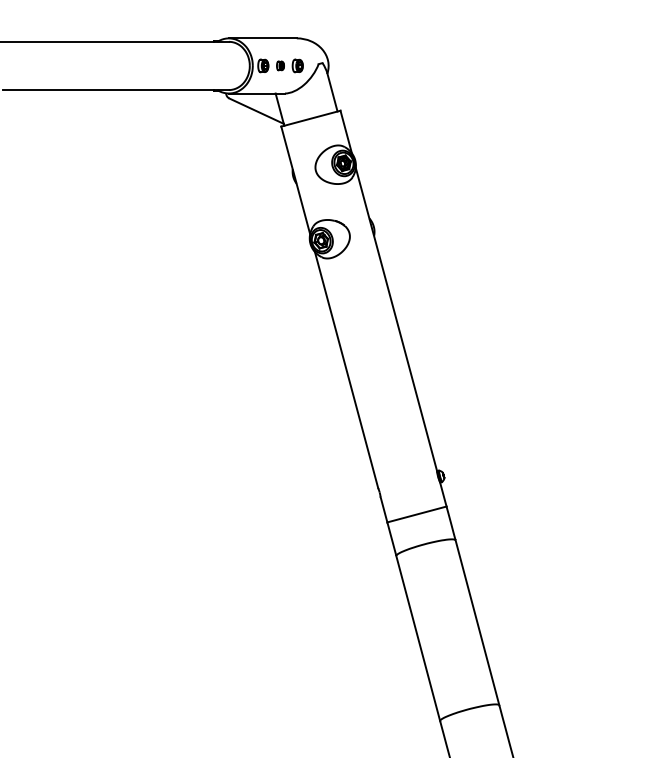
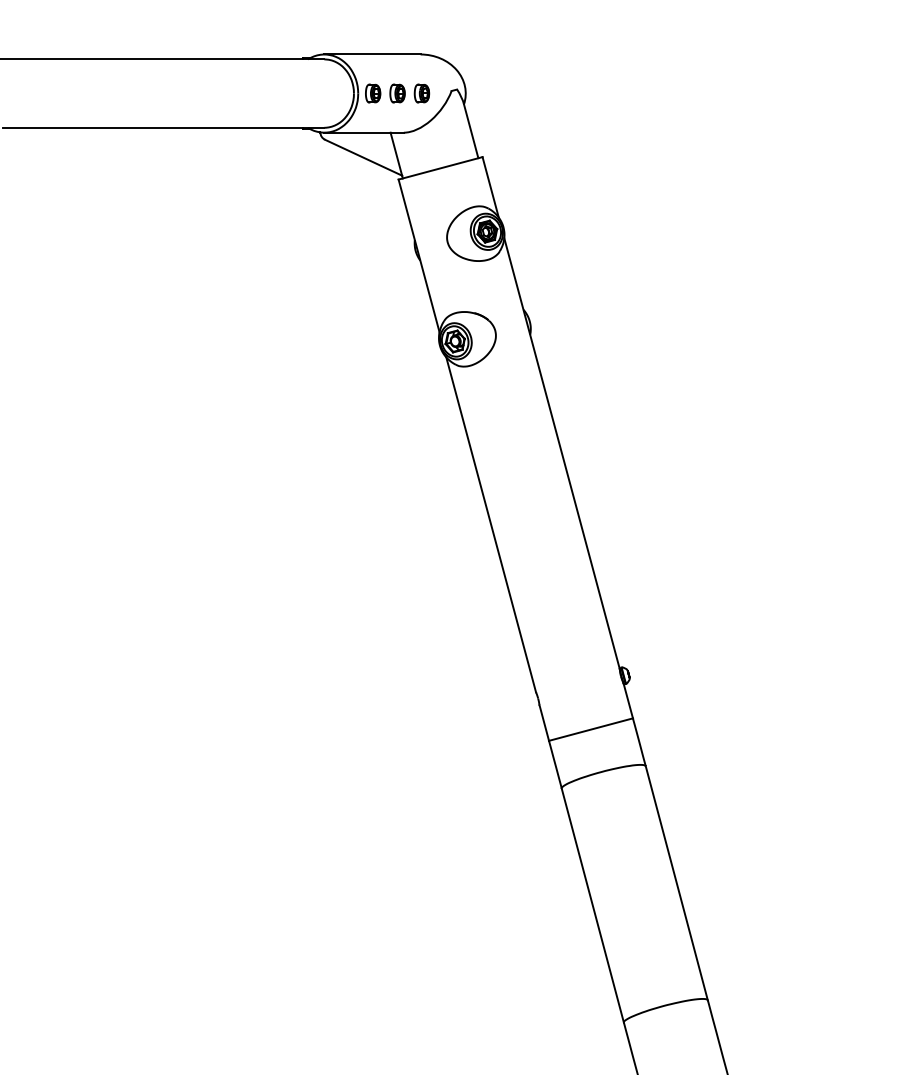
part: (280, 65) -> (397, 93), size x1.43

